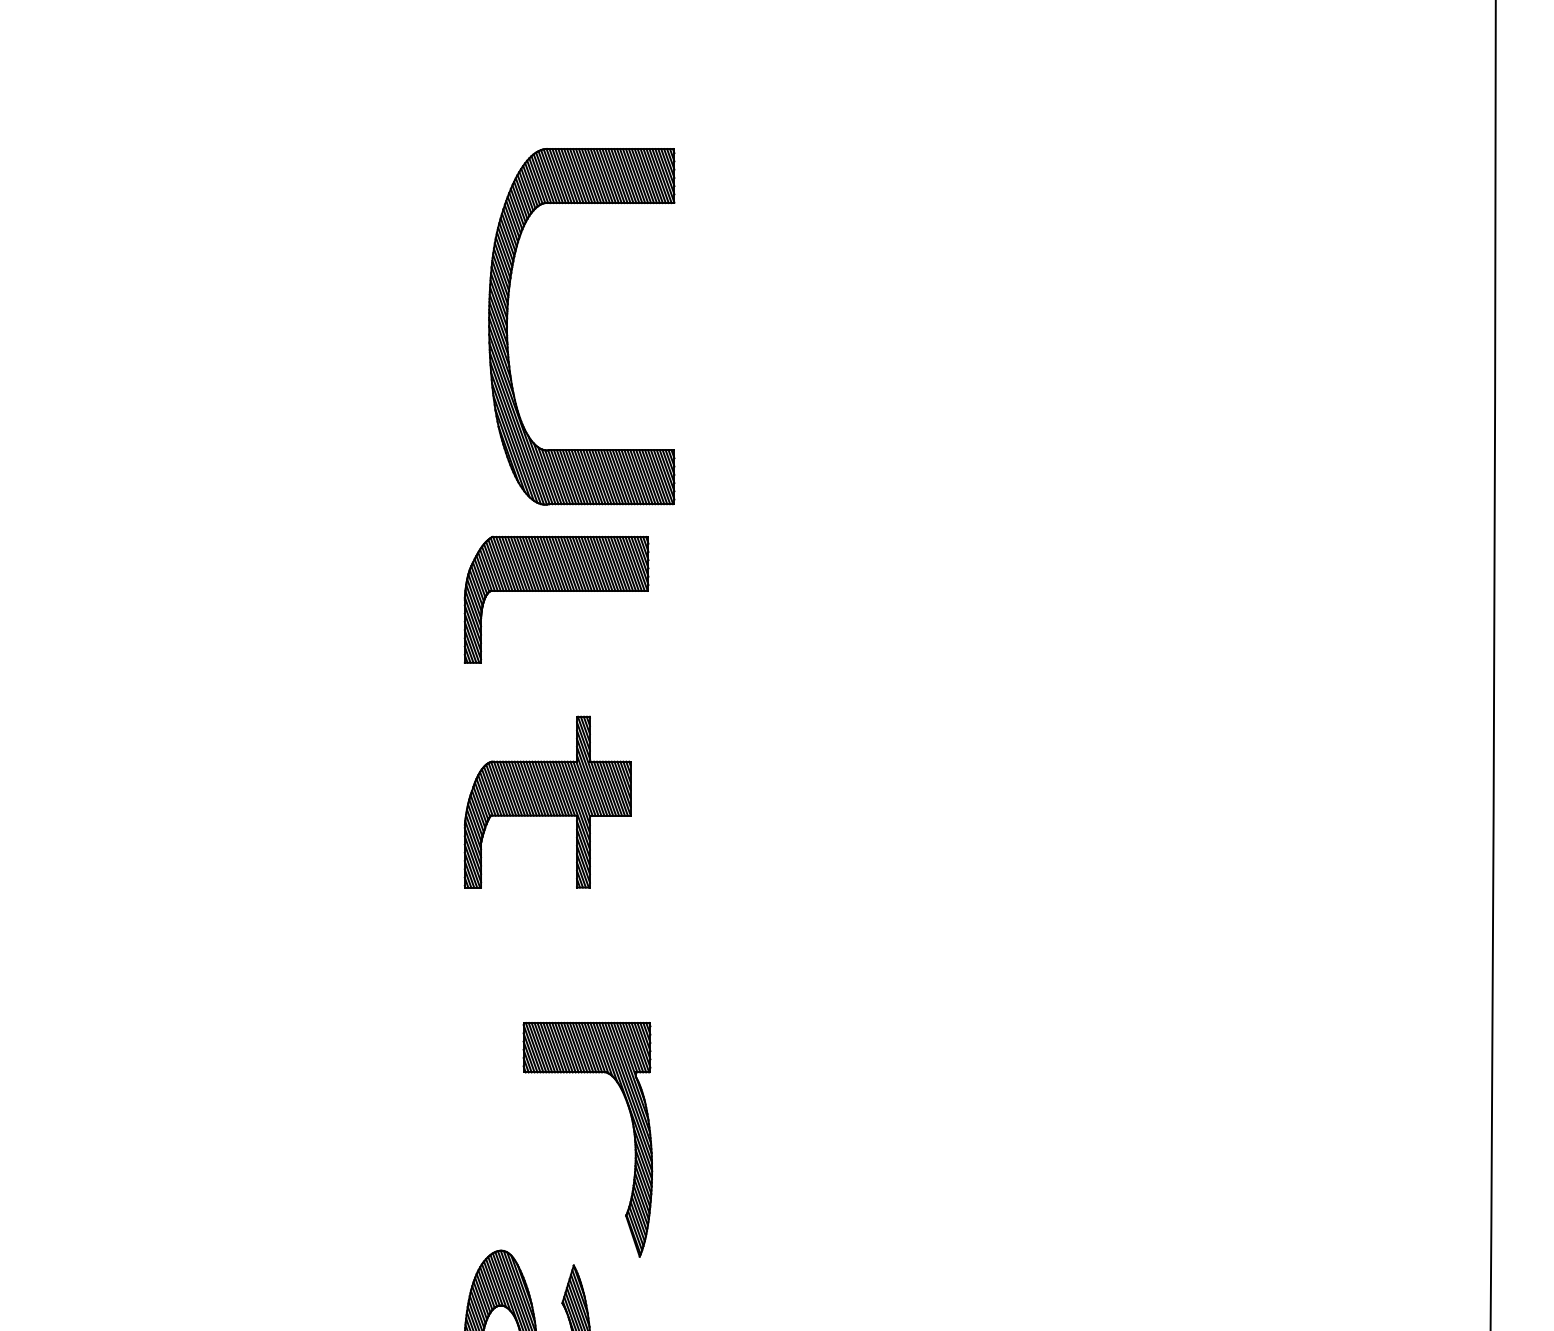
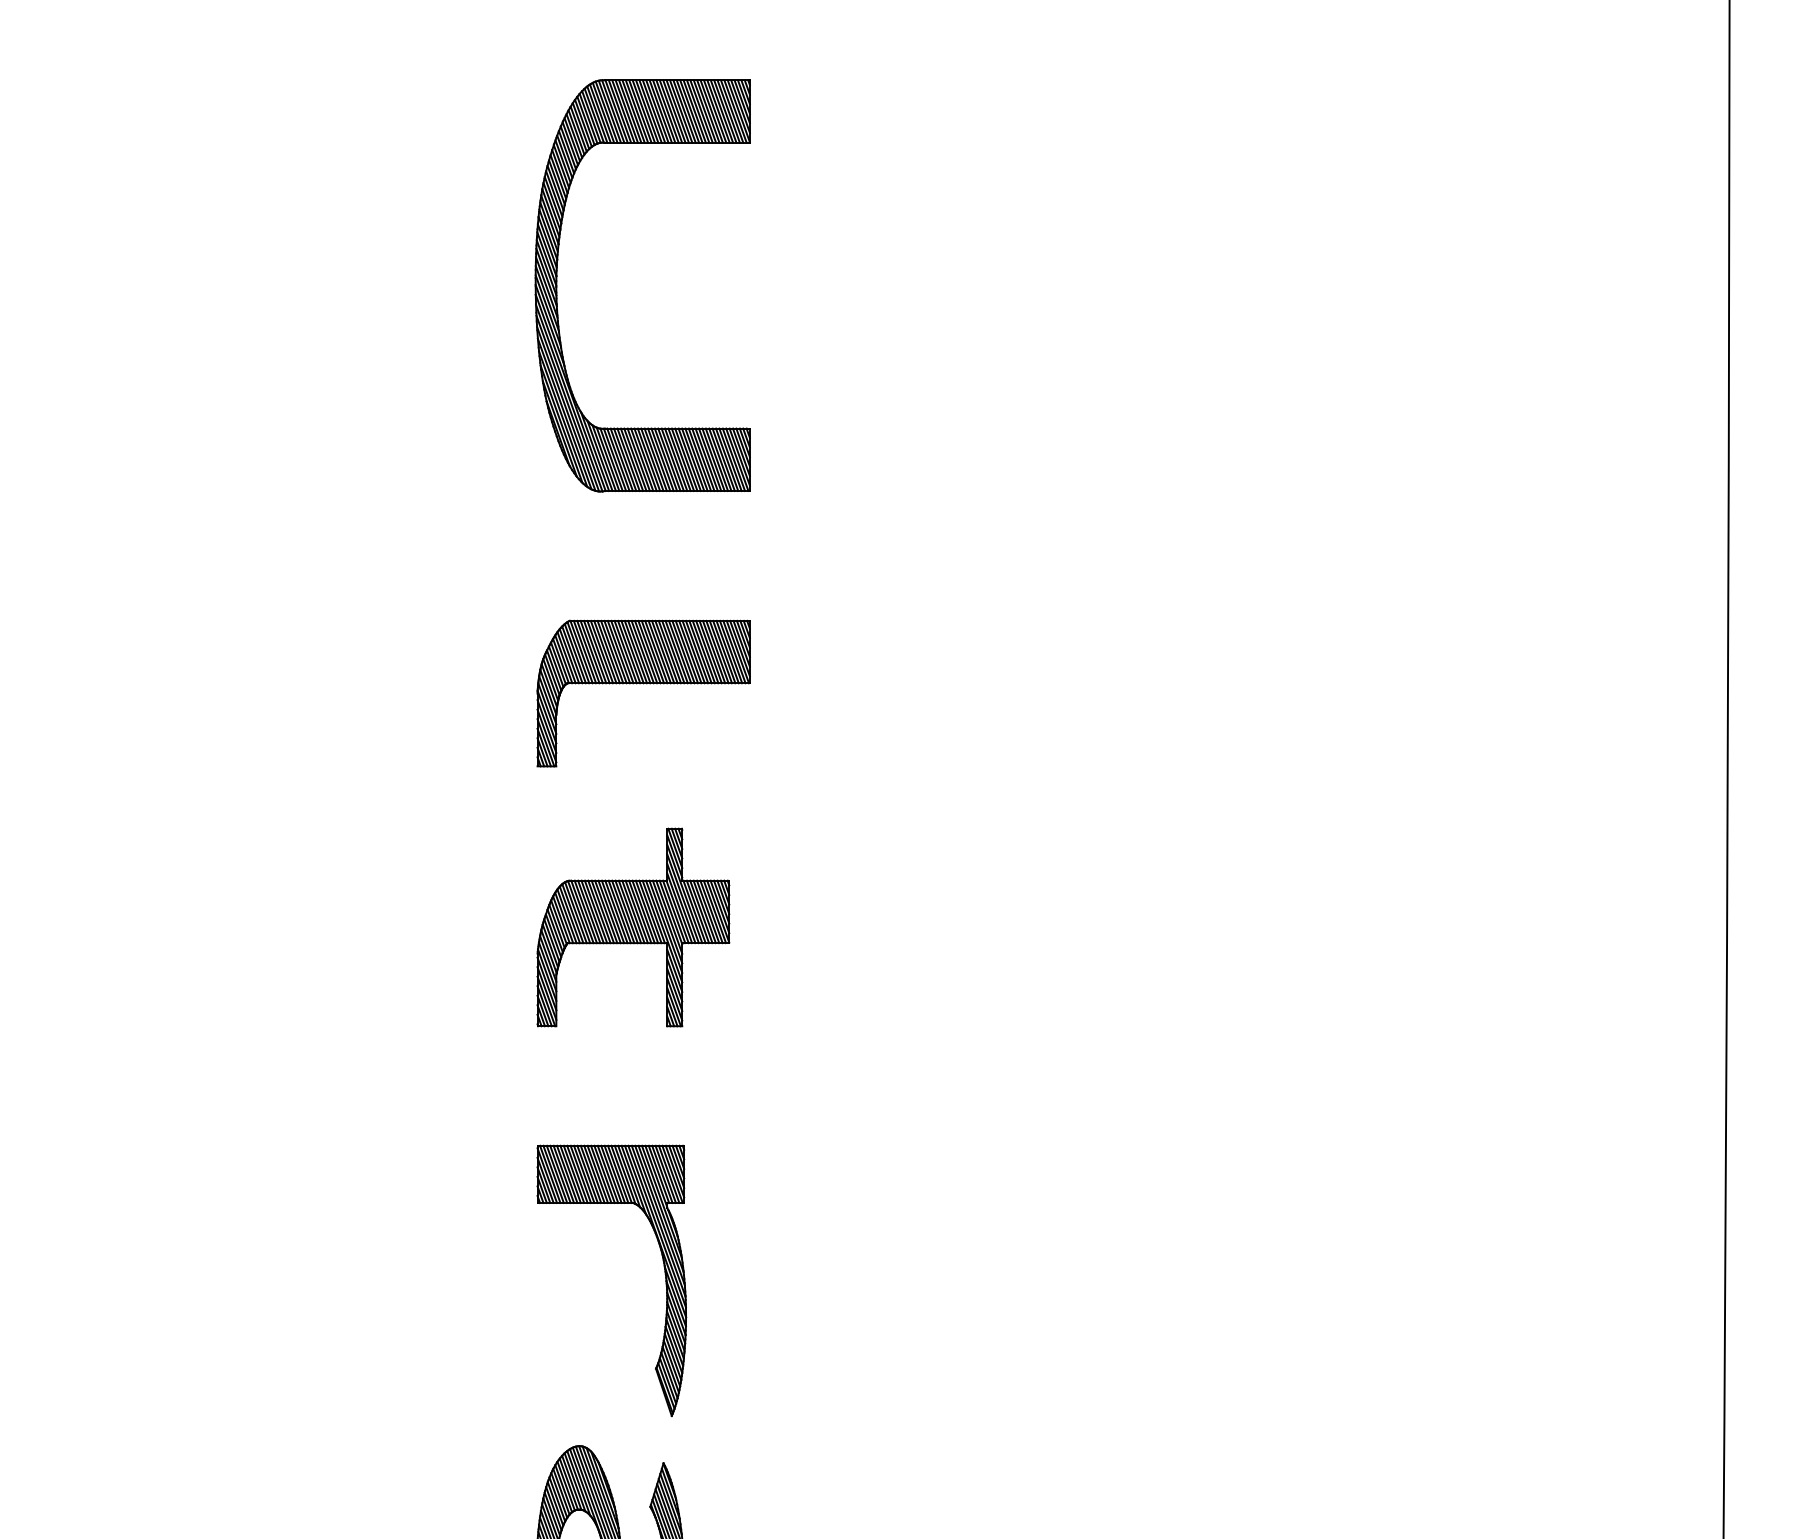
part: (508, 326) -> (557, 285), moved
part: (633, 1134) -> (664, 1274), moved

